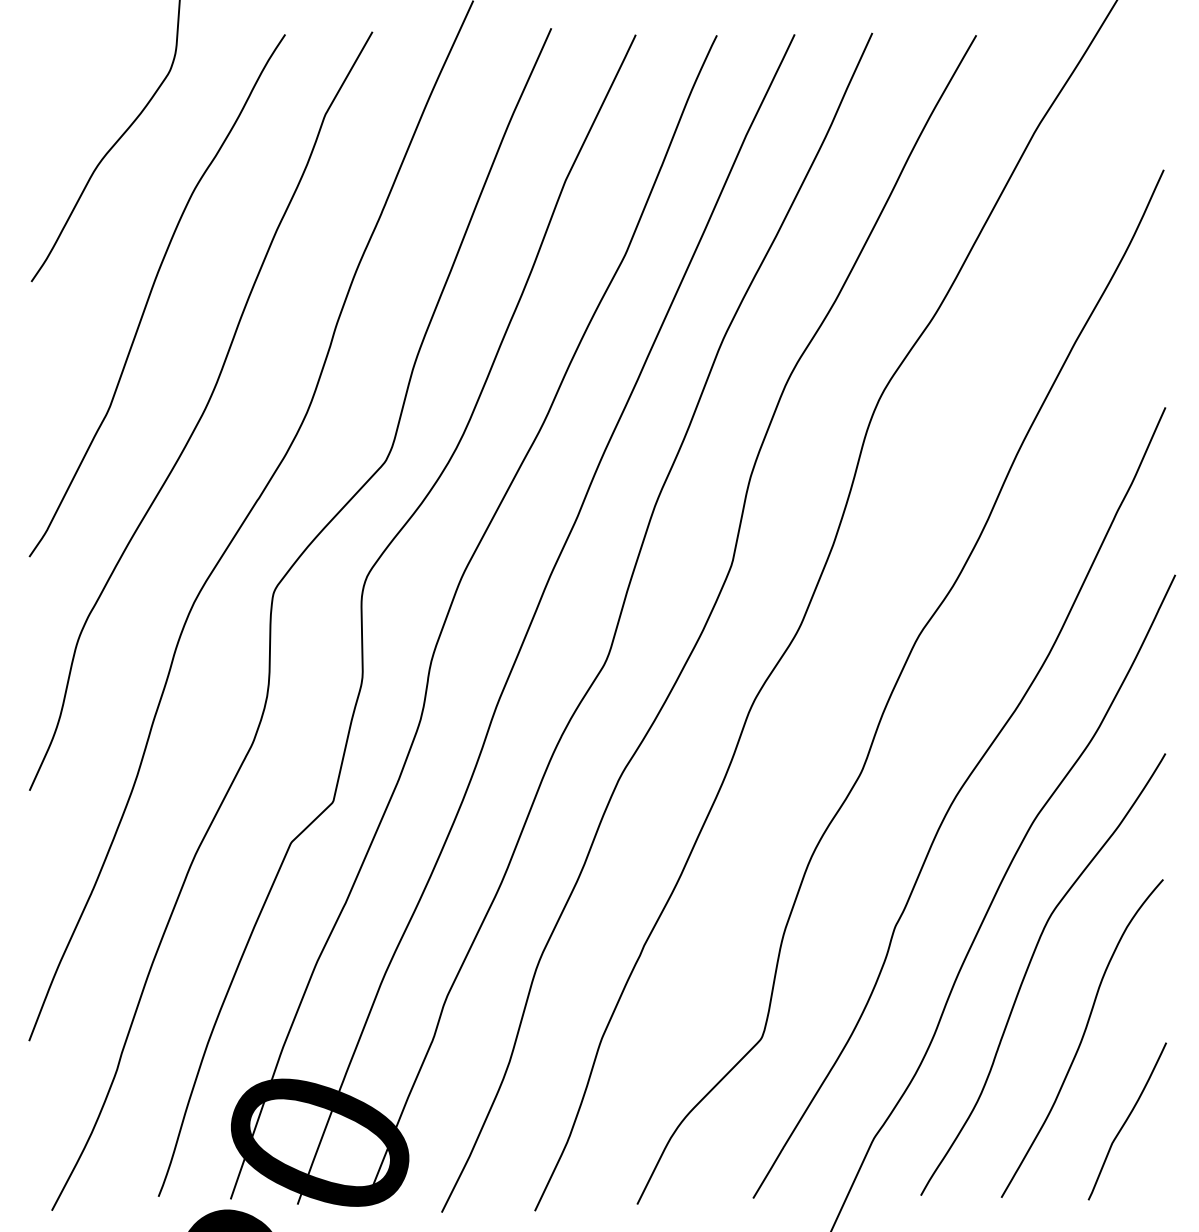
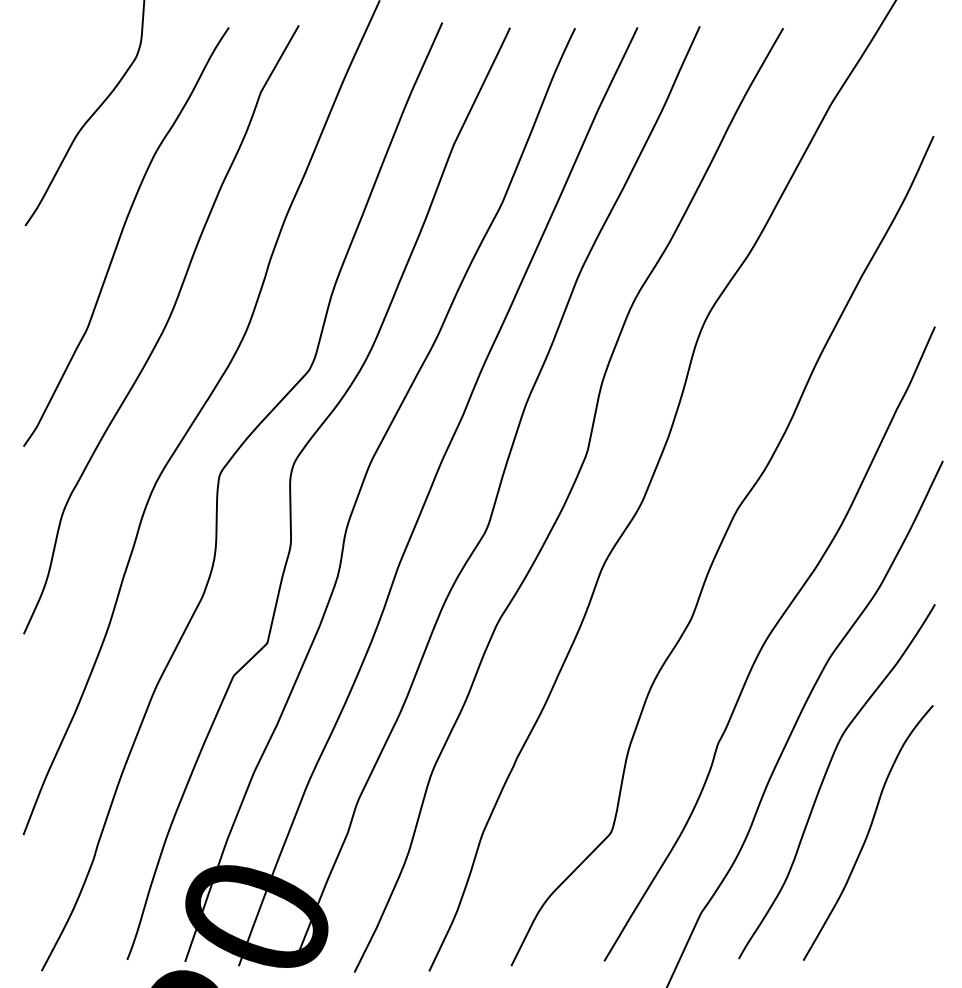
curve: (1126, 1121) -> (903, 899), removed

